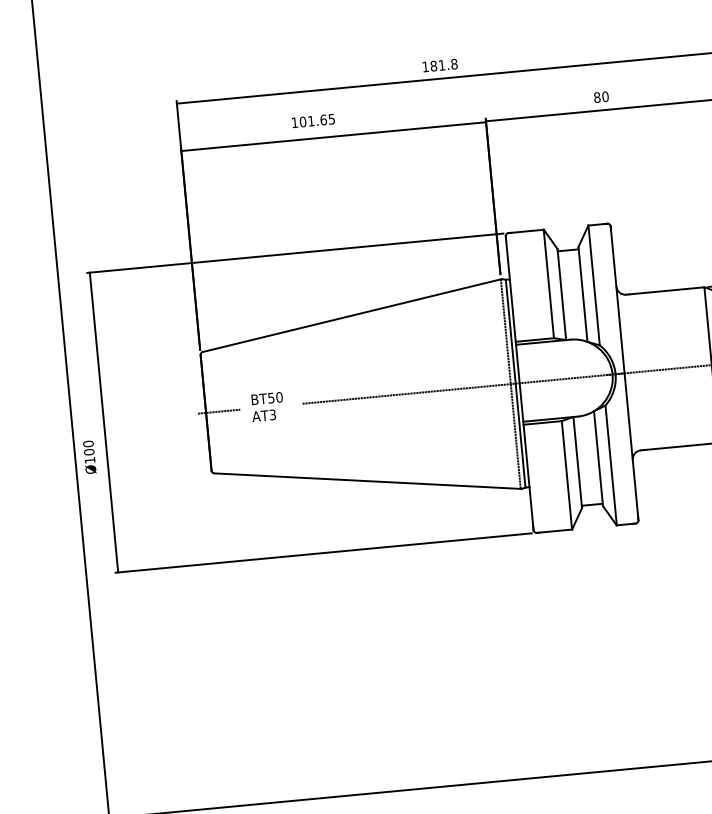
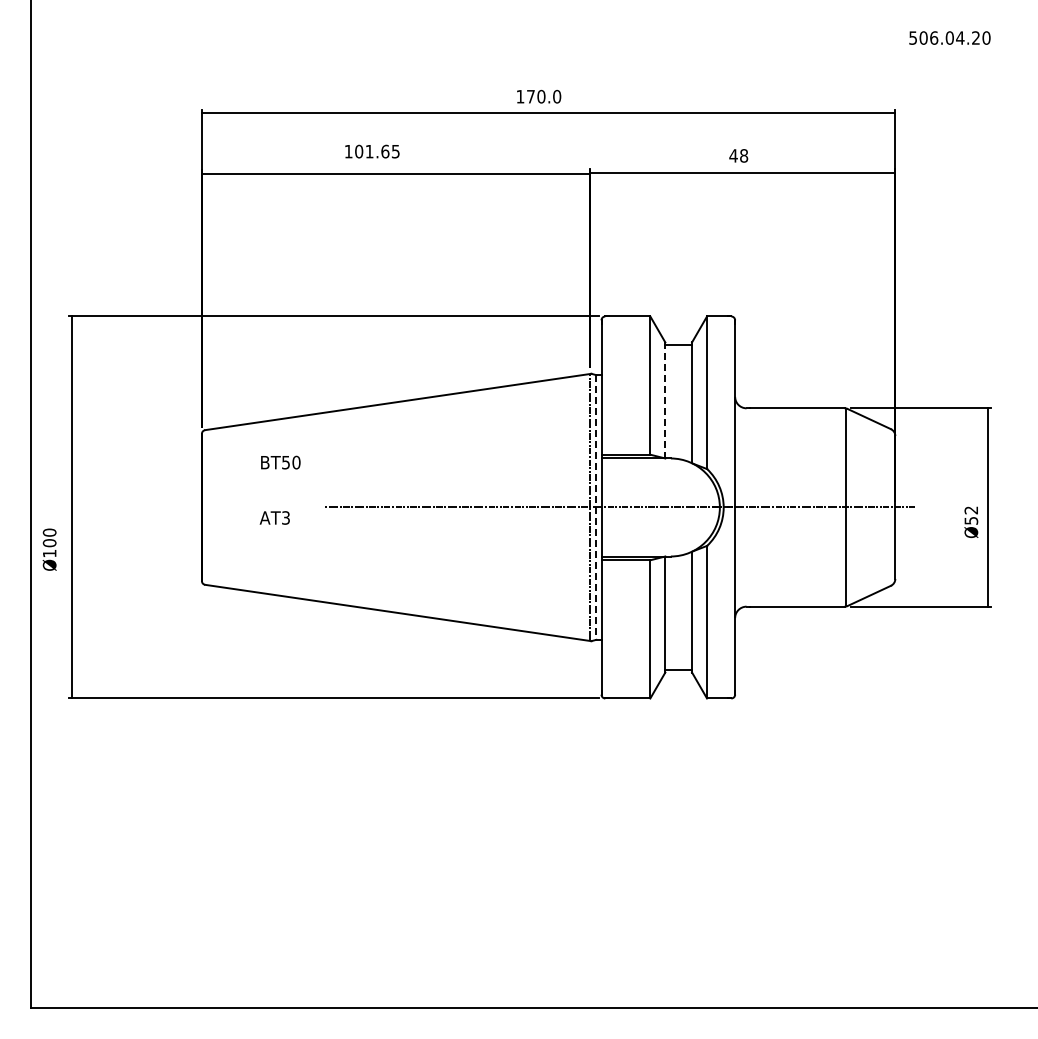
text: (443, 65) -> (543, 96), 181.8 -> 170.0
text: (601, 96) -> (738, 155), 80 -> 48
line: (561, 294) -> (665, 400), solid -> dashed
line: (515, 383) -> (596, 507), solid -> dashed
text: (266, 398) -> (280, 462), moved
line: (219, 411) -> (218, 507), removed

